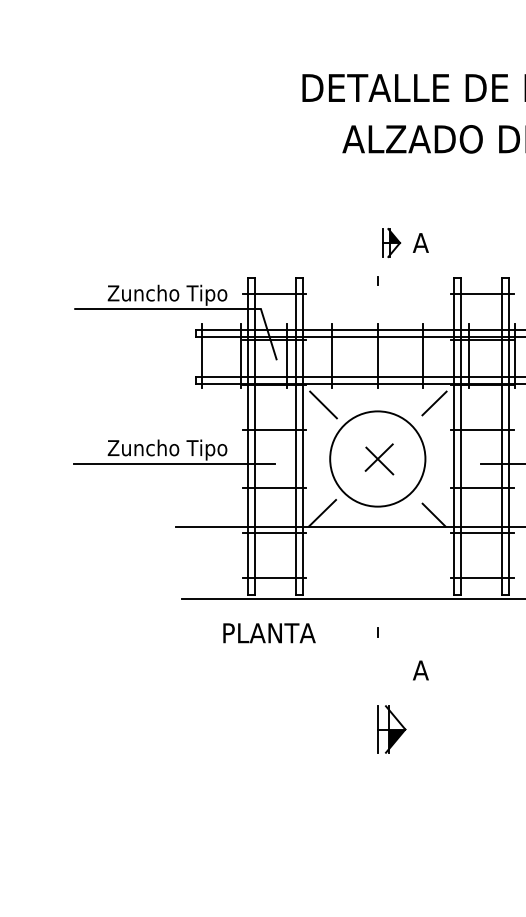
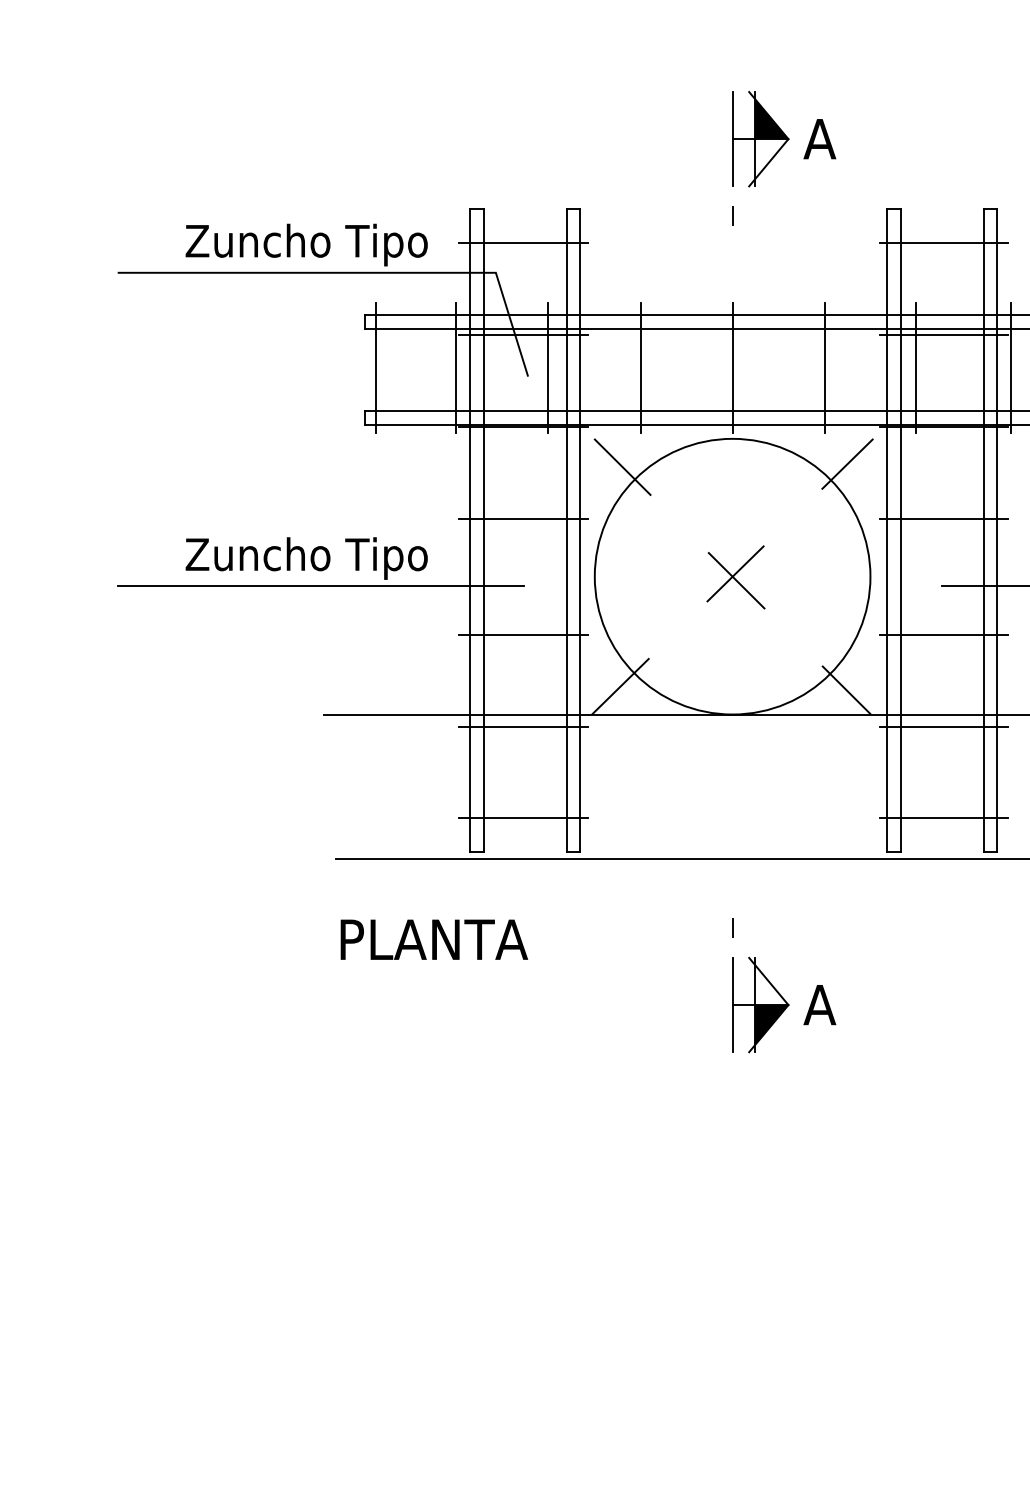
part: (391, 242) -> (760, 138), size x1.67
circle: (377, 458) -> (732, 575), size x1.43
text: (269, 633) -> (434, 940), moved
part: (391, 729) -> (760, 1005), moved

